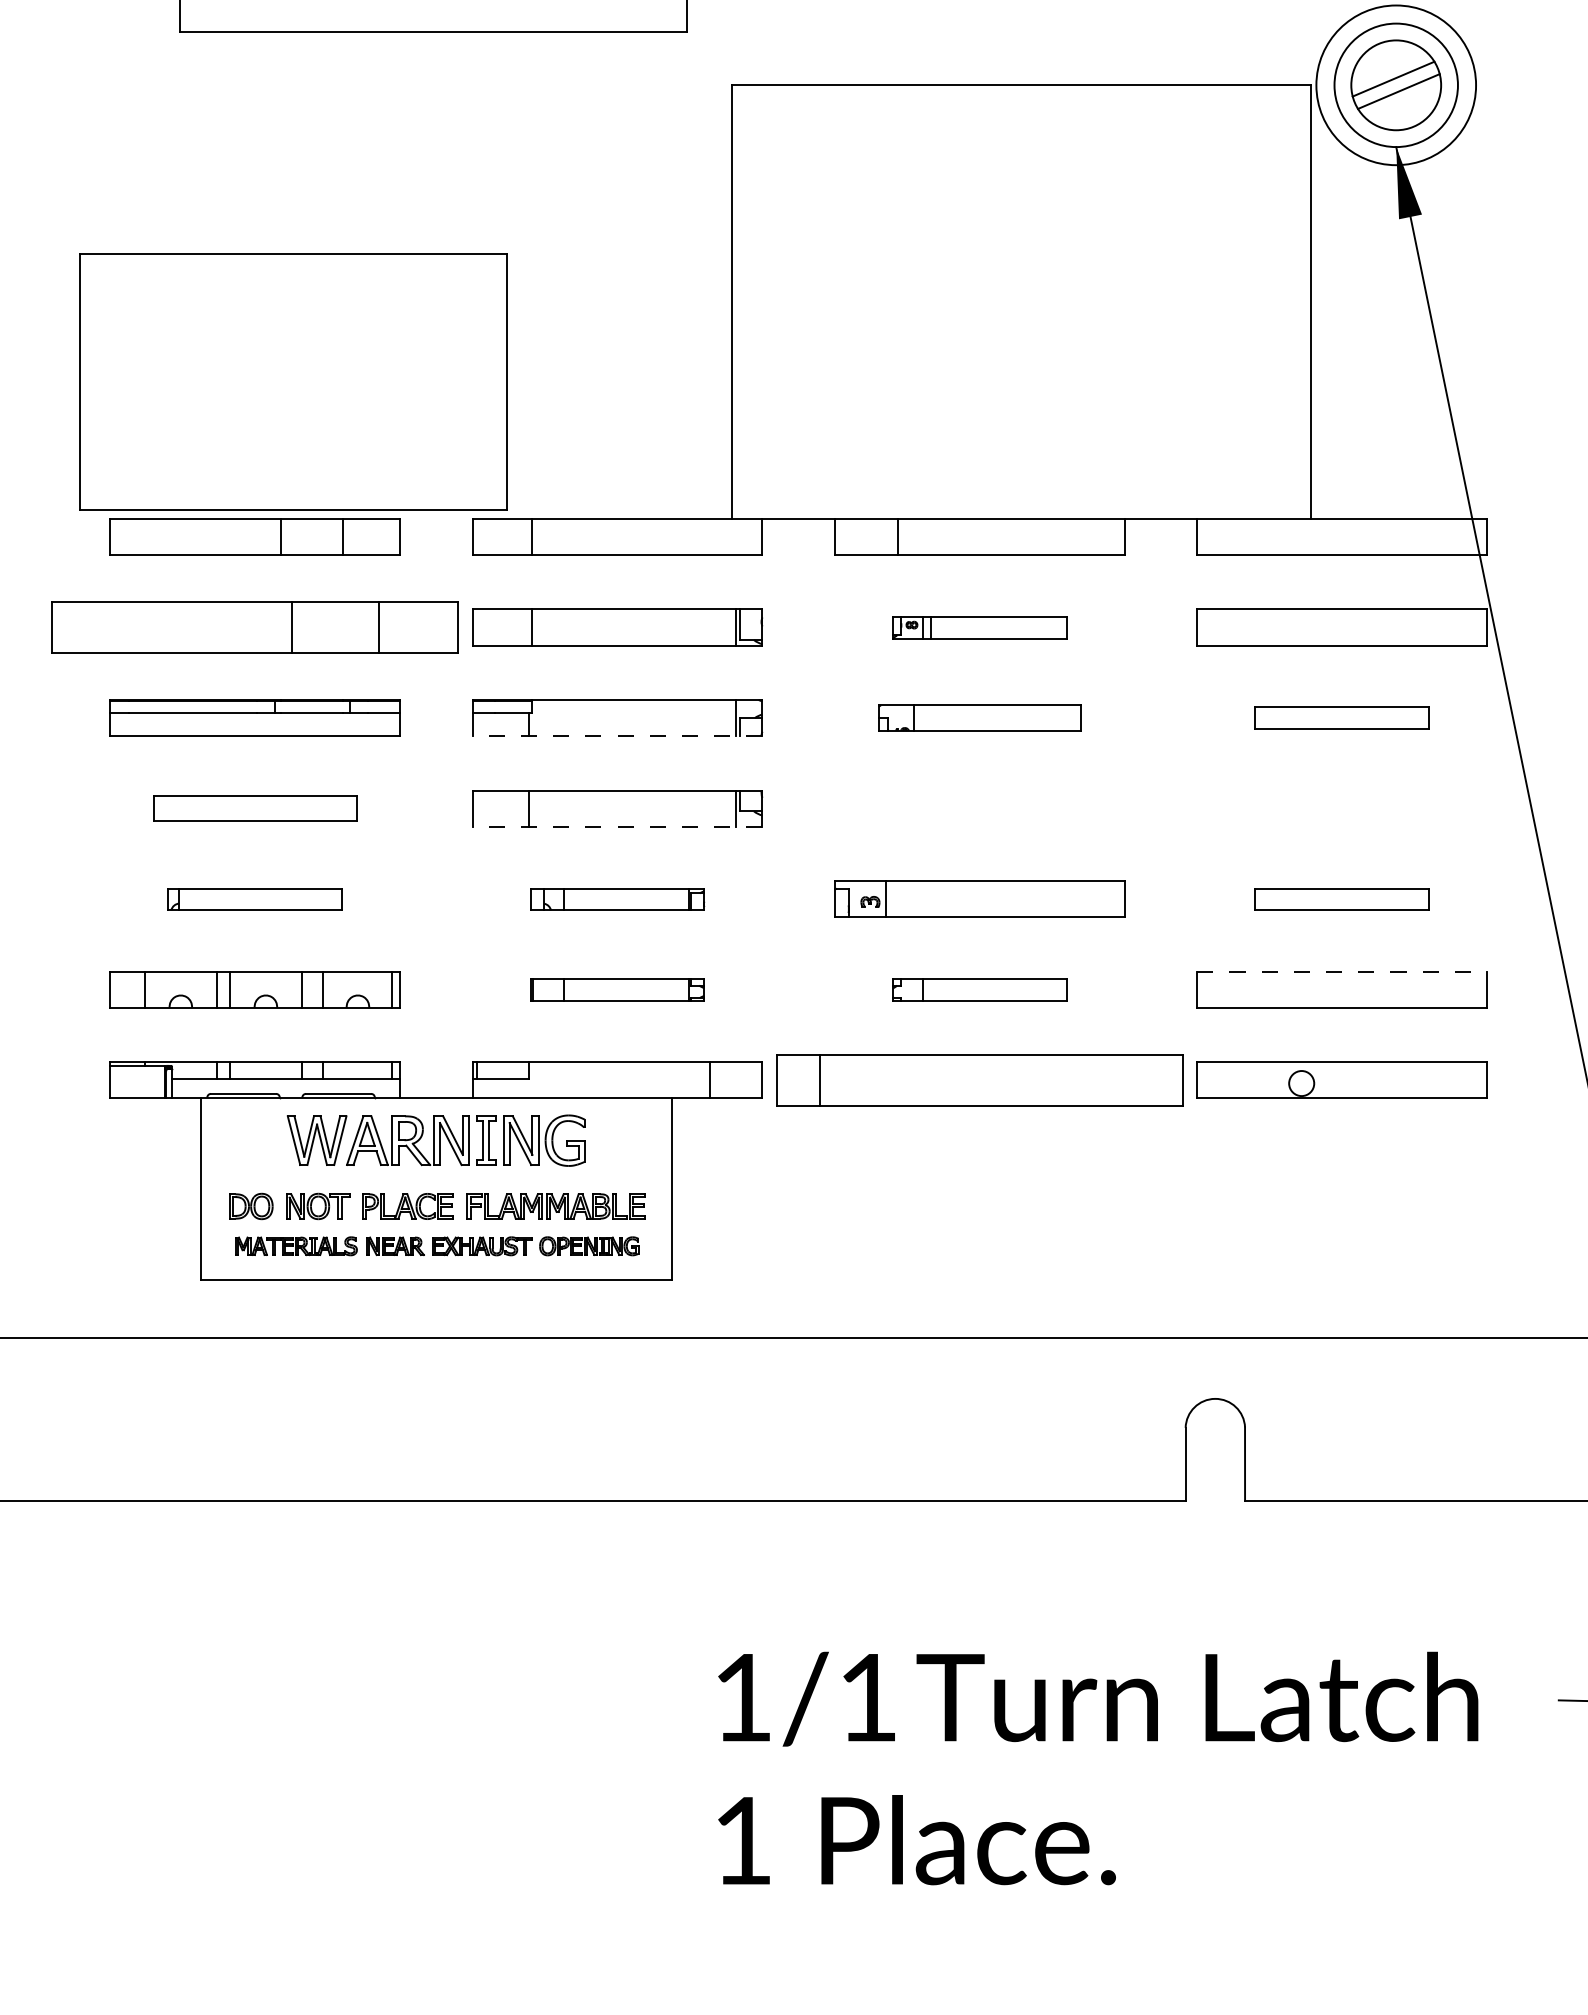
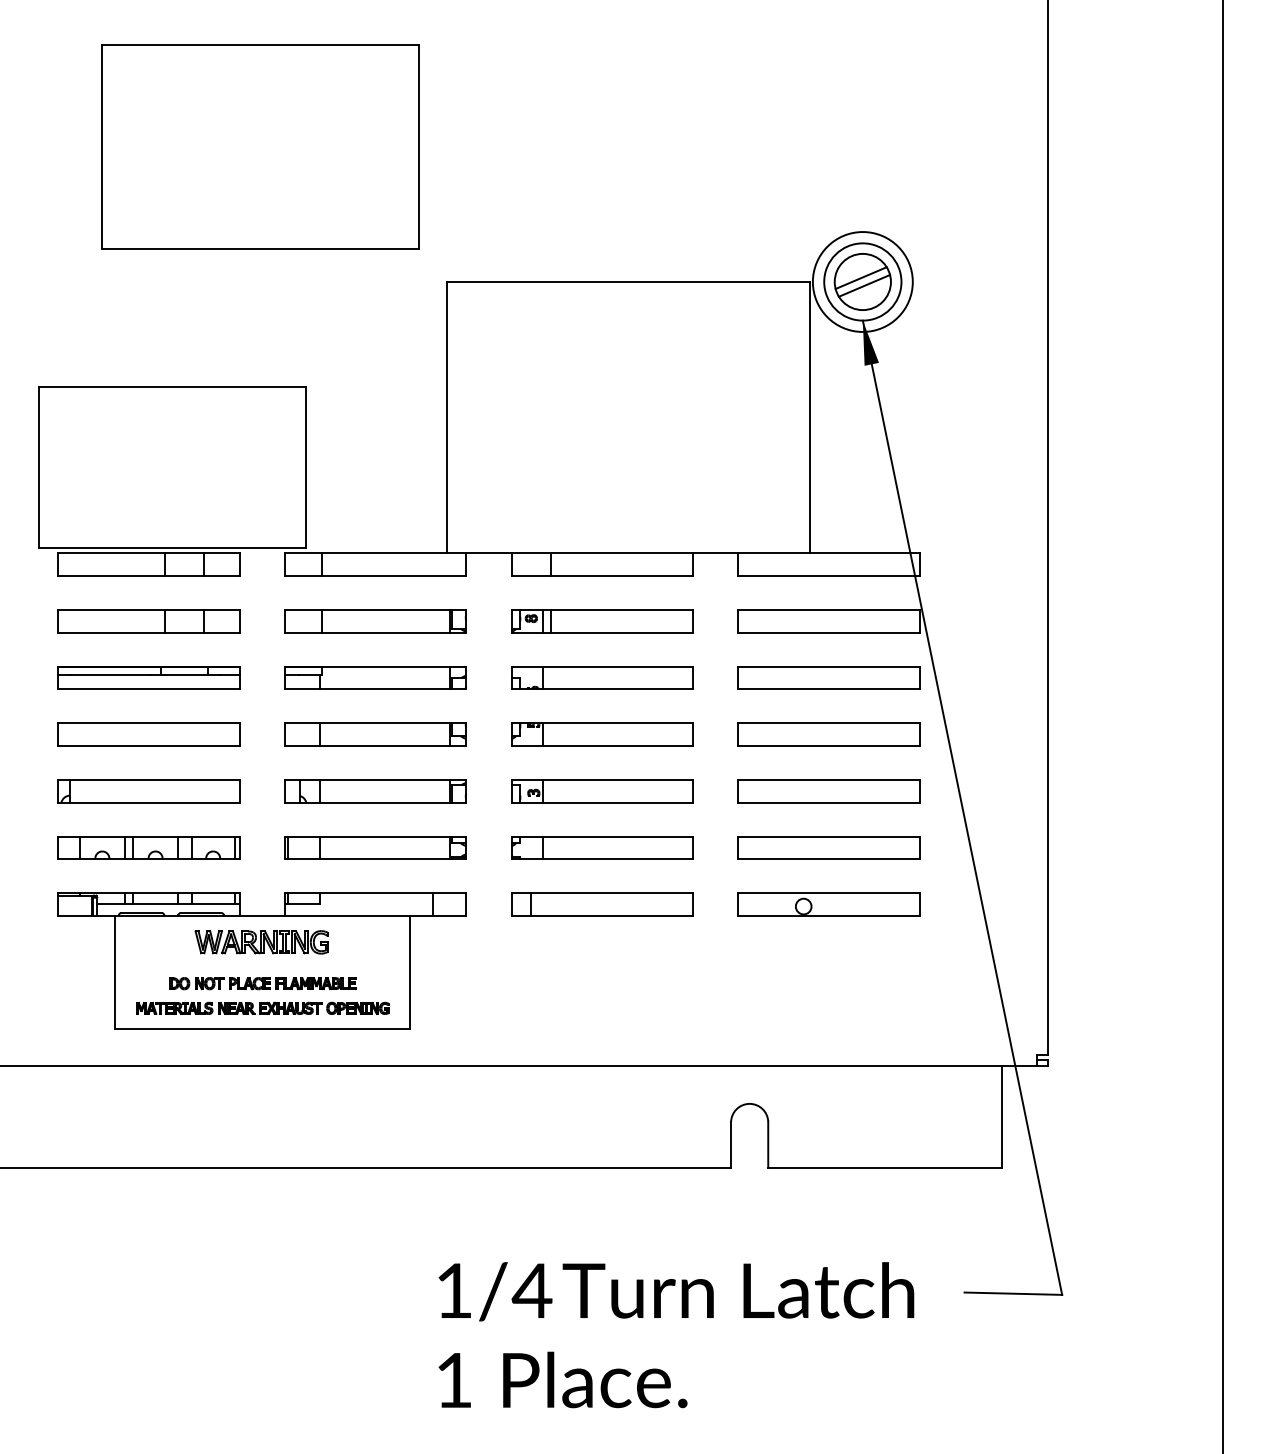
part: (254, 627) -> (148, 621), size x0.71
part: (980, 627) -> (602, 621), size x1.67
part: (980, 717) -> (602, 677), size x1.43
part: (1341, 717) -> (828, 677), size x1.67
line: (617, 736) -> (375, 689), dashed -> solid
part: (254, 808) -> (148, 734), size x1.43
part: (980, 808) -> (602, 734), added
part: (1341, 808) -> (828, 734), added
line: (617, 826) -> (375, 745), dashed -> solid
part: (254, 899) -> (148, 791), size x1.67
part: (617, 899) -> (375, 791), size x1.67
part: (1341, 899) -> (828, 791), size x1.67
line: (1341, 971) -> (828, 836), dashed -> solid
part: (617, 989) -> (375, 847), size x1.67
part: (980, 989) -> (602, 847), size x1.67
part: (980, 1080) -> (602, 904), size x0.71
part: (435, 1140) -> (261, 942), size x0.71
part: (436, 1206) -> (262, 983), size x0.71
text: (866, 1697) -> (531, 1290), 1/1 -> 1/4

